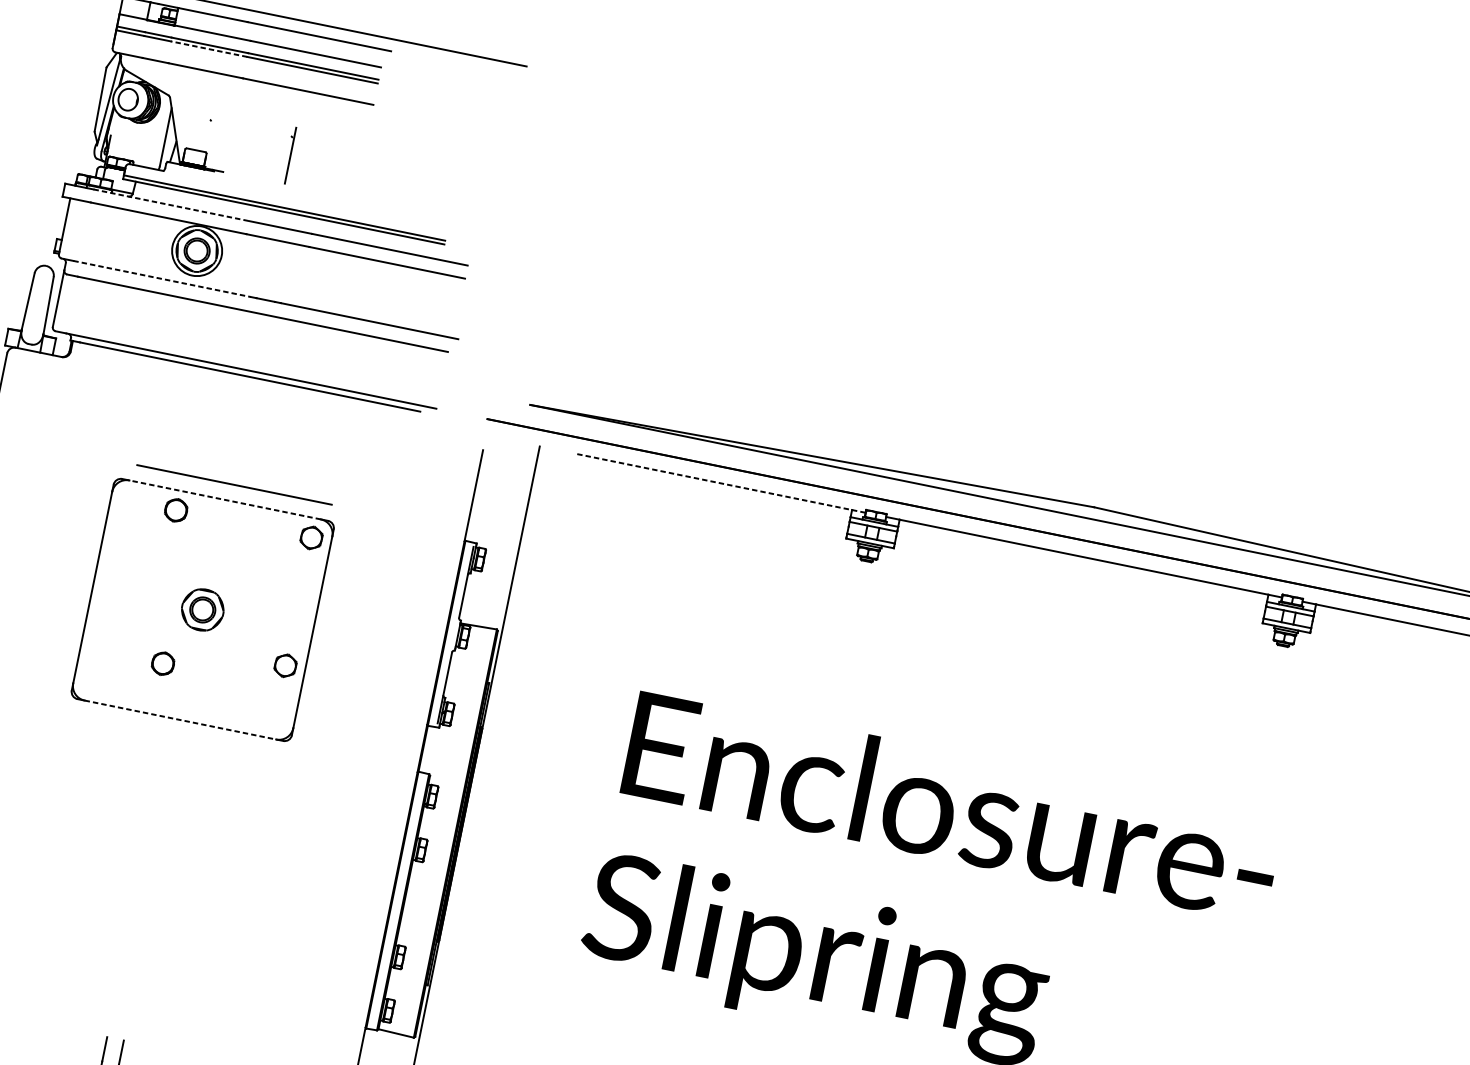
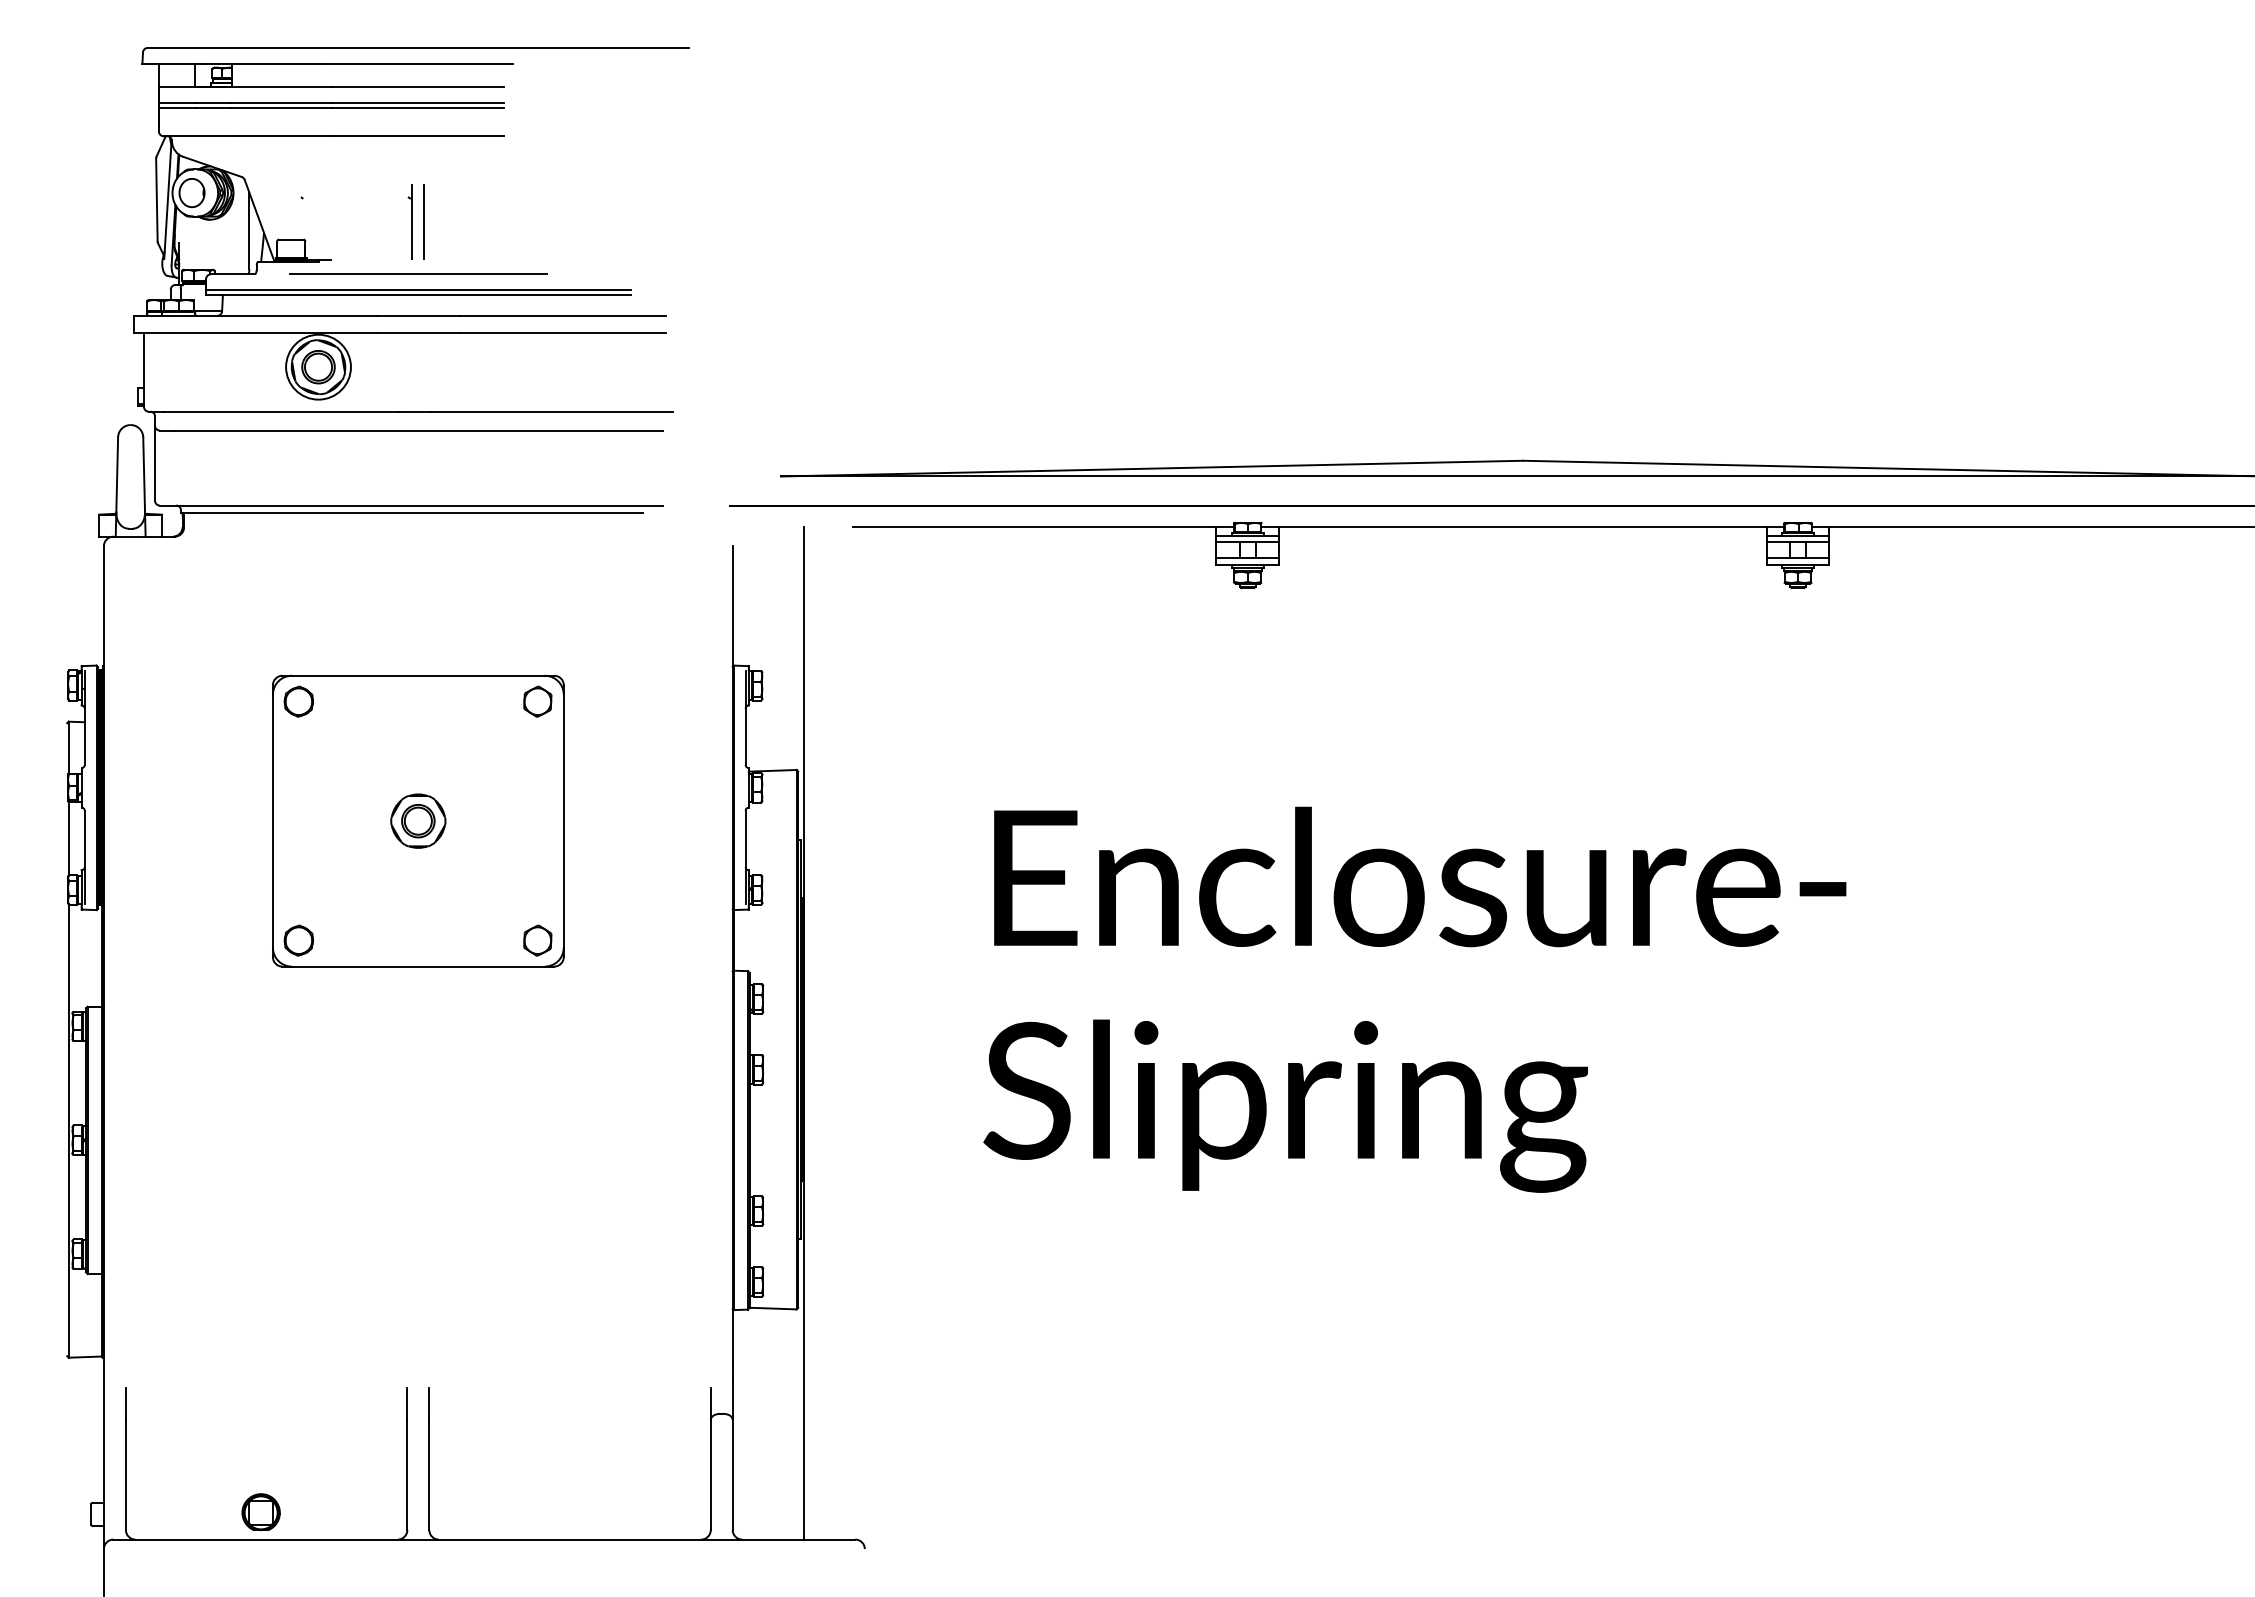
line: (209, 48) -> (281, 107), dashed -> solid
line: (299, 157) -> (424, 221), added
line: (171, 204) -> (273, 315), dashed -> solid
line: (162, 278) -> (281, 411), dashed -> solid
line: (721, 483) -> (1043, 526), dashed -> solid
line: (234, 484) -> (418, 273), moved
line: (225, 499) -> (418, 675), dashed -> solid
part: (175, 510) -> (298, 701), moved
part: (162, 663) -> (298, 940), moved
part: (285, 665) -> (537, 940), moved
line: (180, 719) -> (418, 966), dashed -> solid

